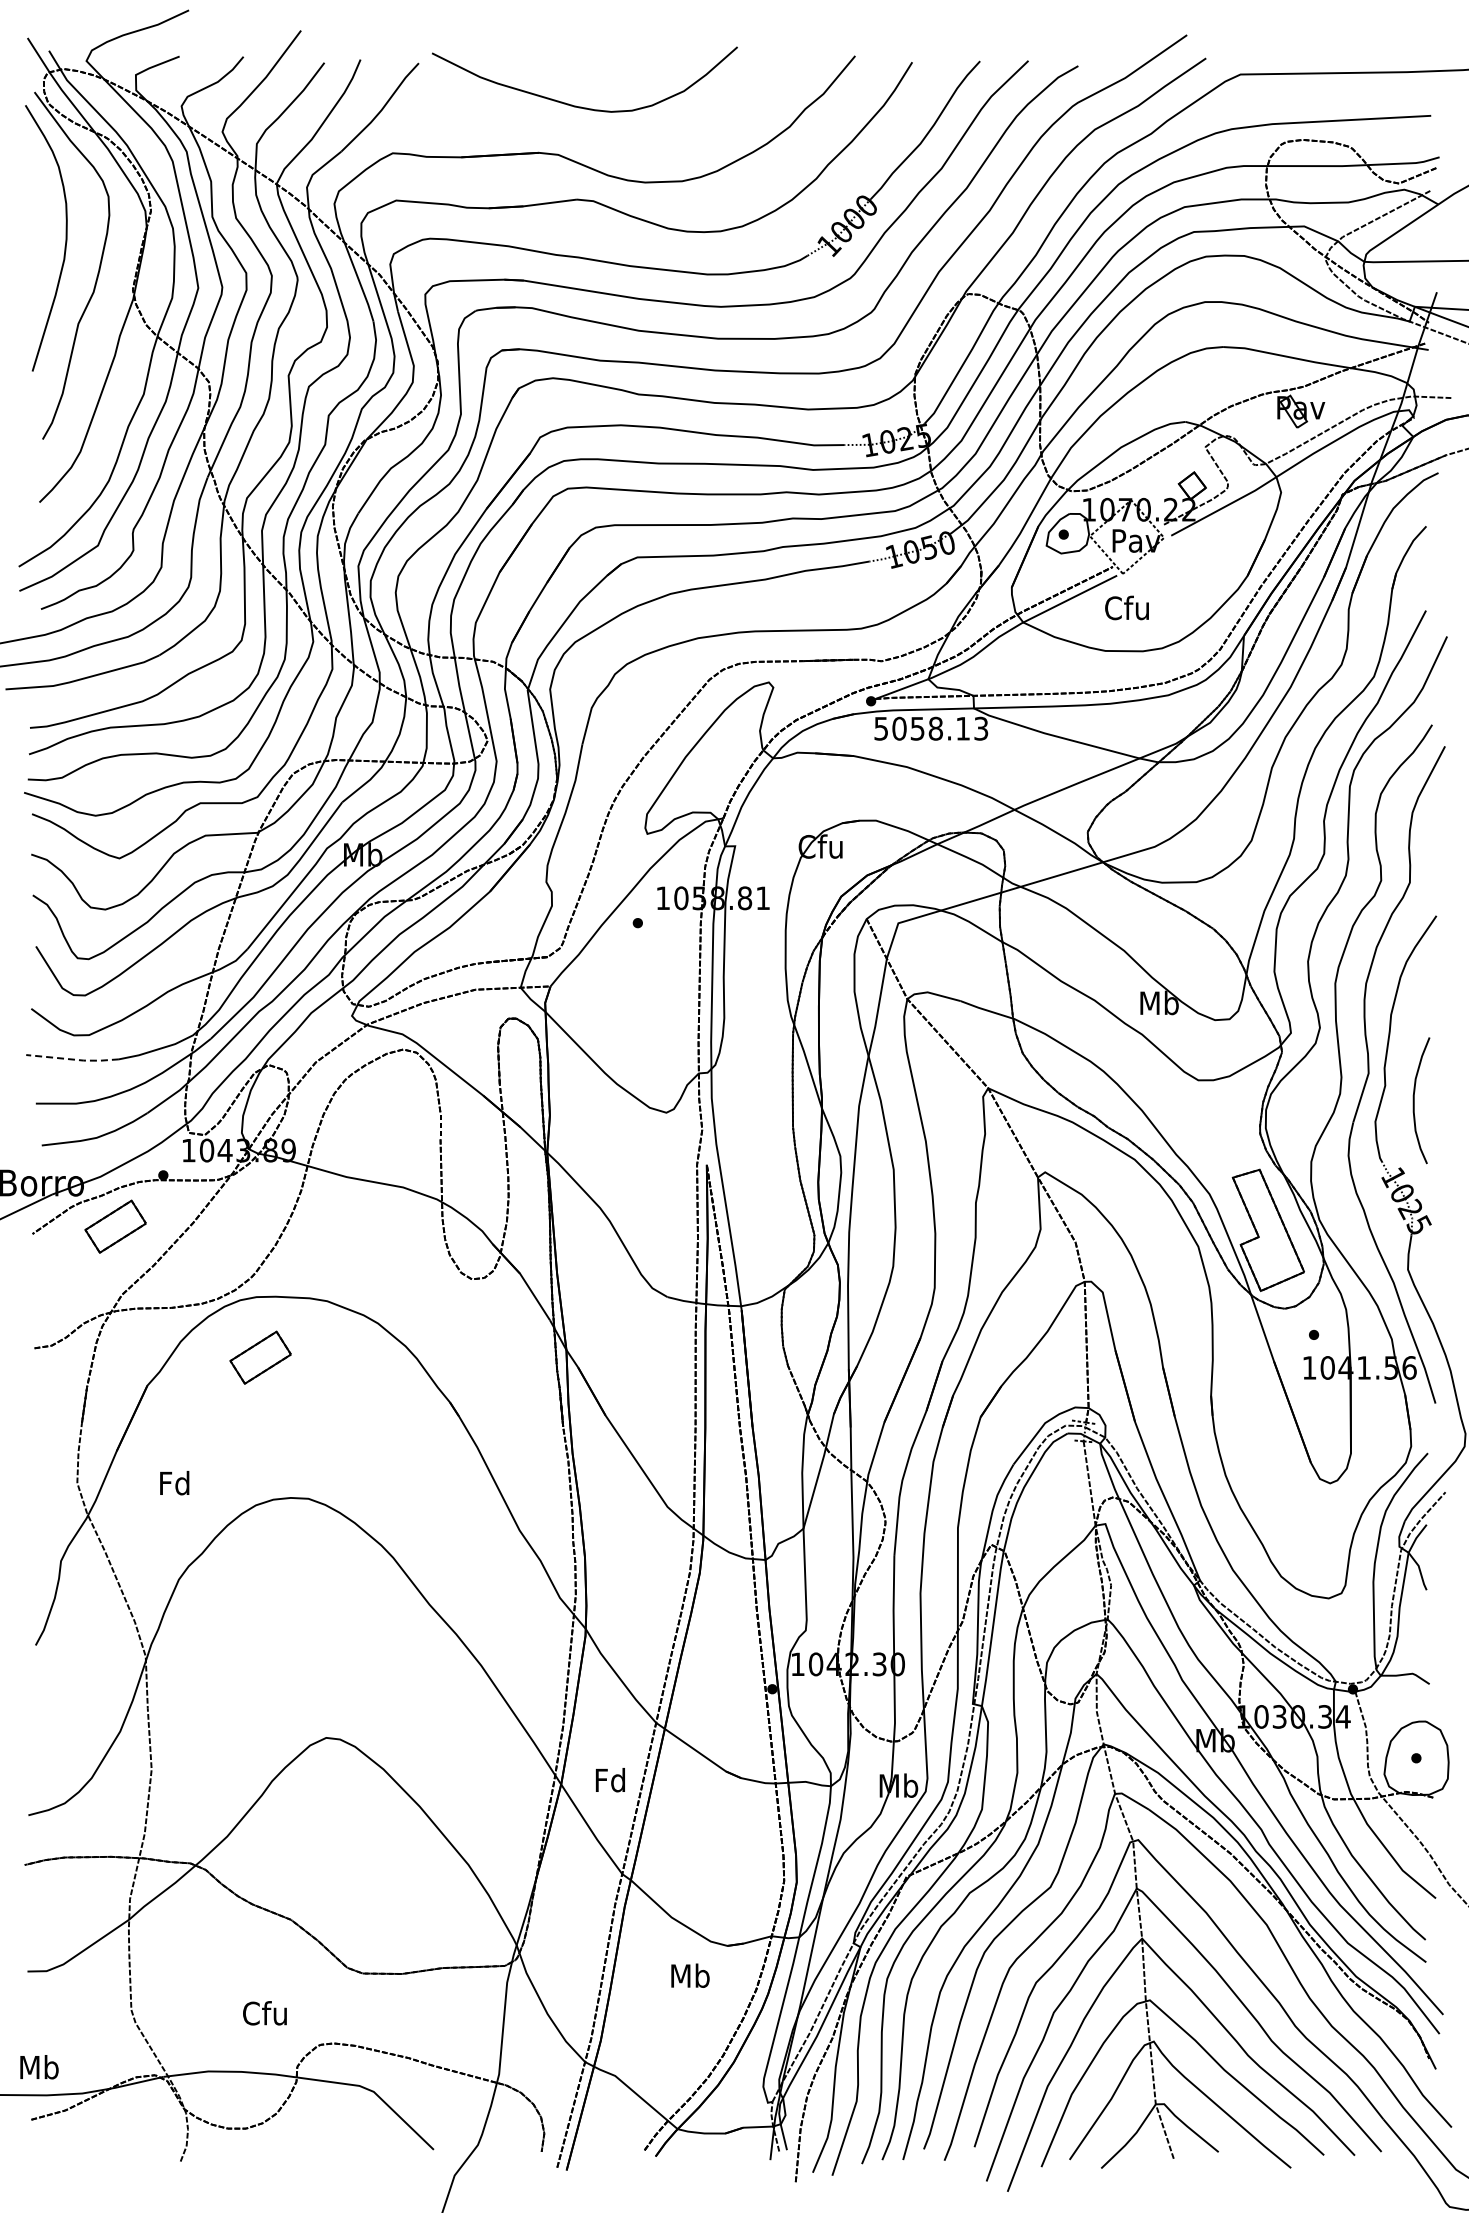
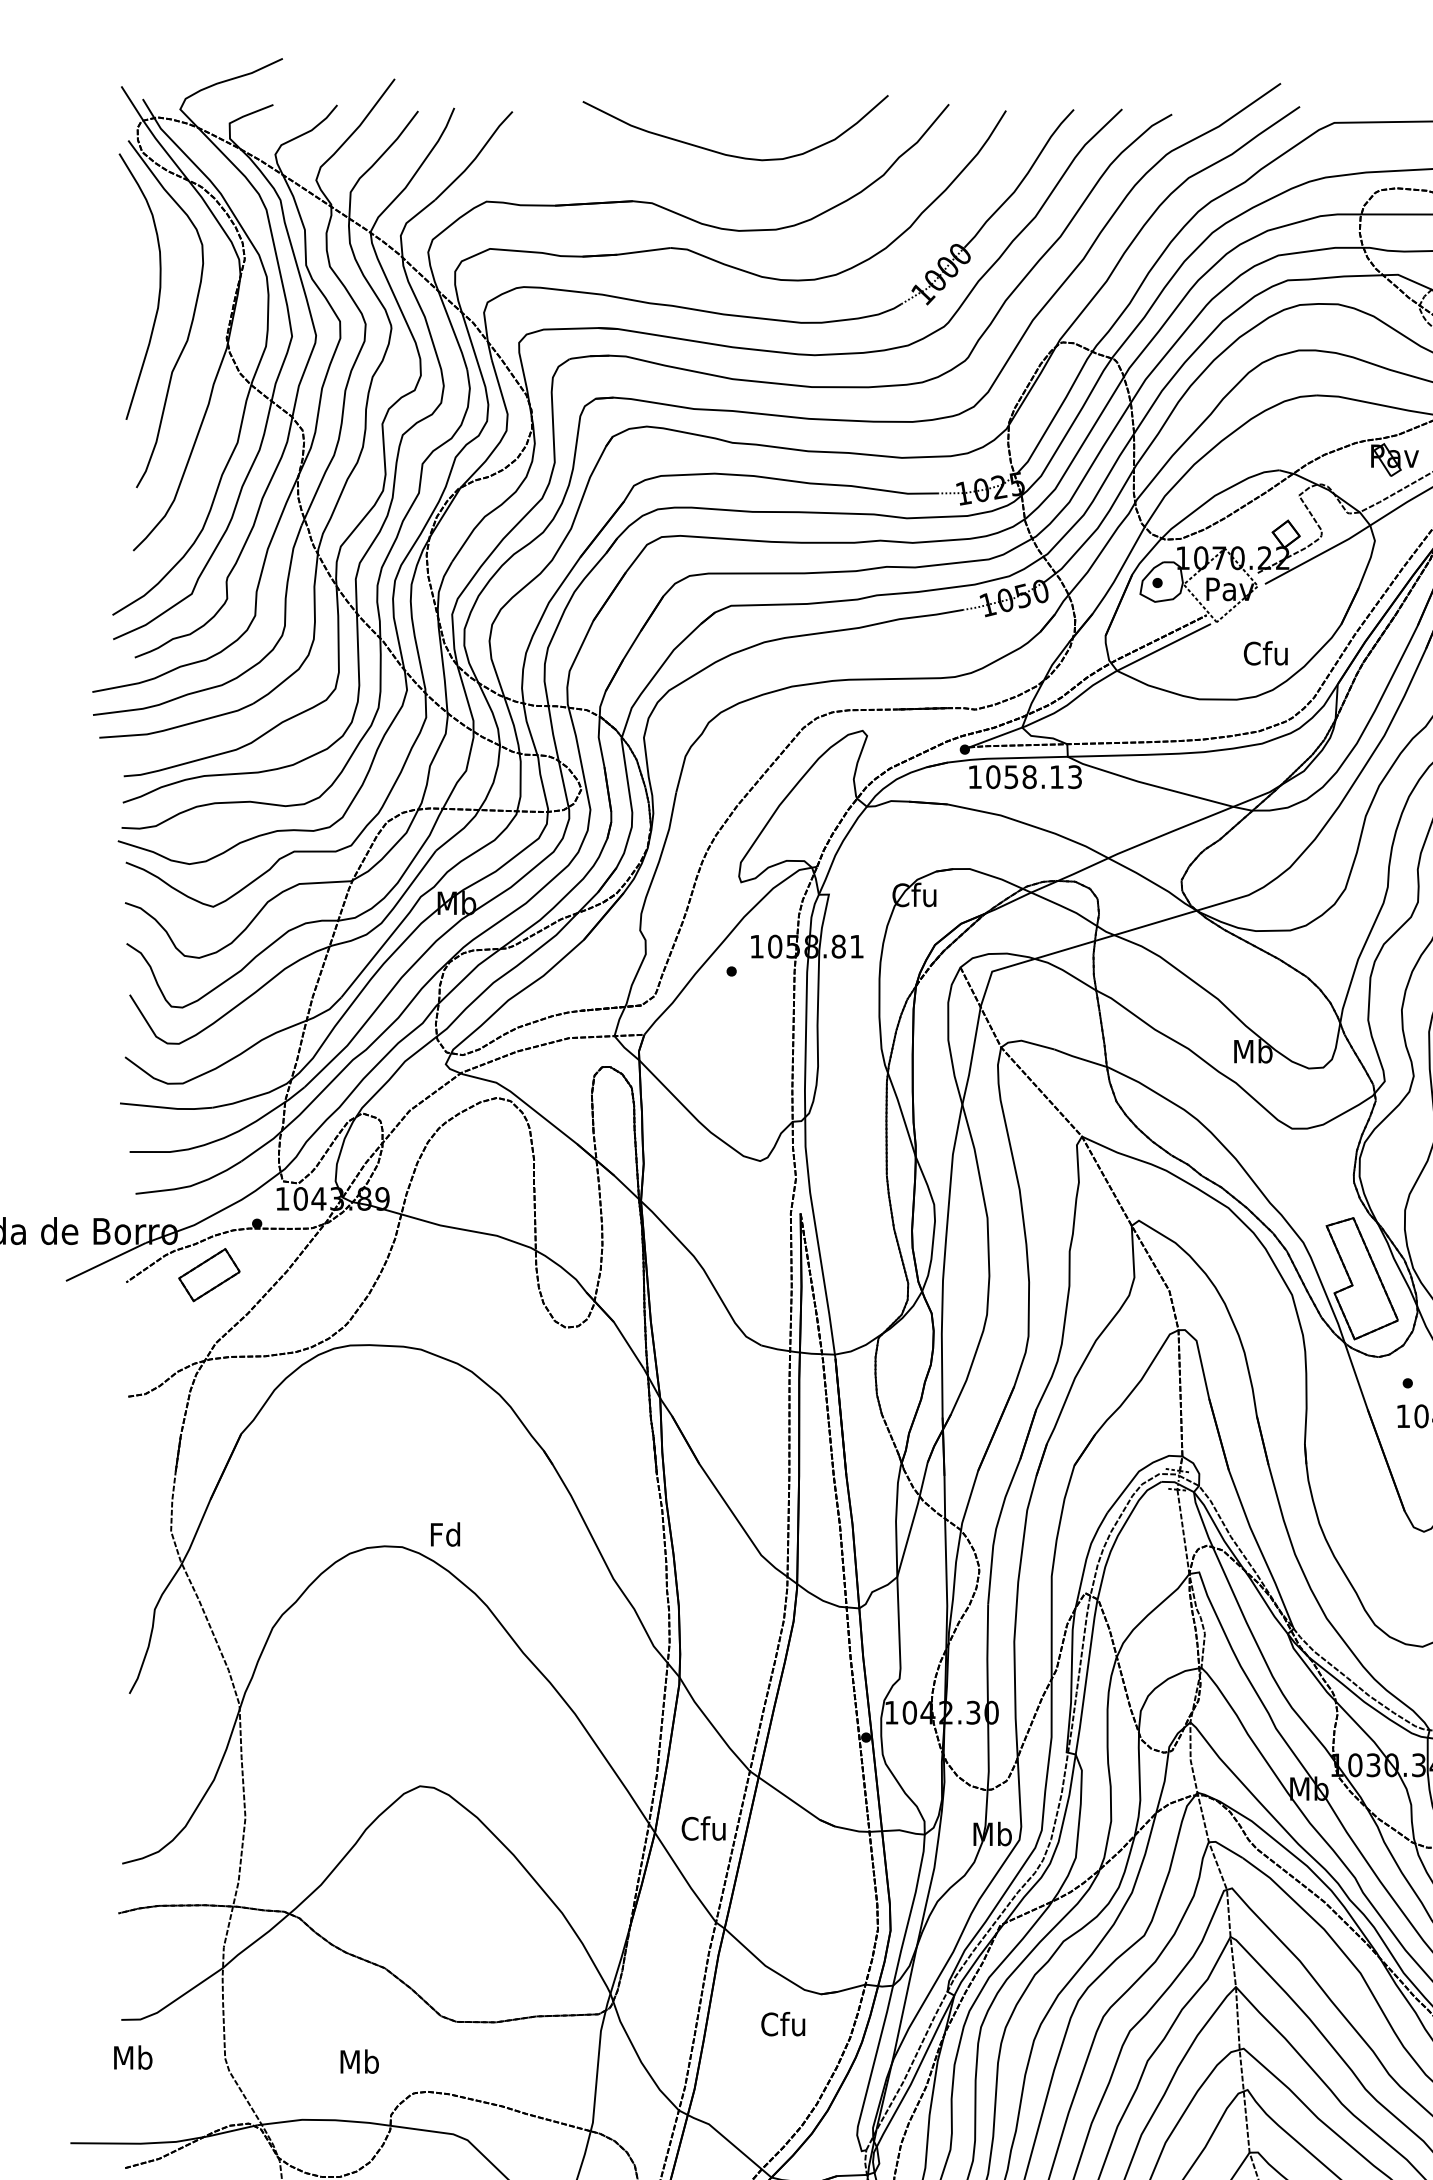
curve: (581, 106) -> (732, 154), moved
text: (1126, 607) -> (1265, 652), moved
text: (880, 728) -> (974, 776), 5058.13 -> 1058.13
line: (73, 1059) -> (167, 1107), dashed -> solid
part: (260, 1357) -> (354, 1405), removed
text: (174, 1483) -> (445, 1534), moved
text: (609, 1780) -> (703, 1828), Fd -> Cfu
text: (689, 1975) -> (783, 2023), Mb -> Cfu
text: (264, 2013) -> (358, 2061), Cfu -> Mb
text: (39, 2067) -> (133, 2057), moved

